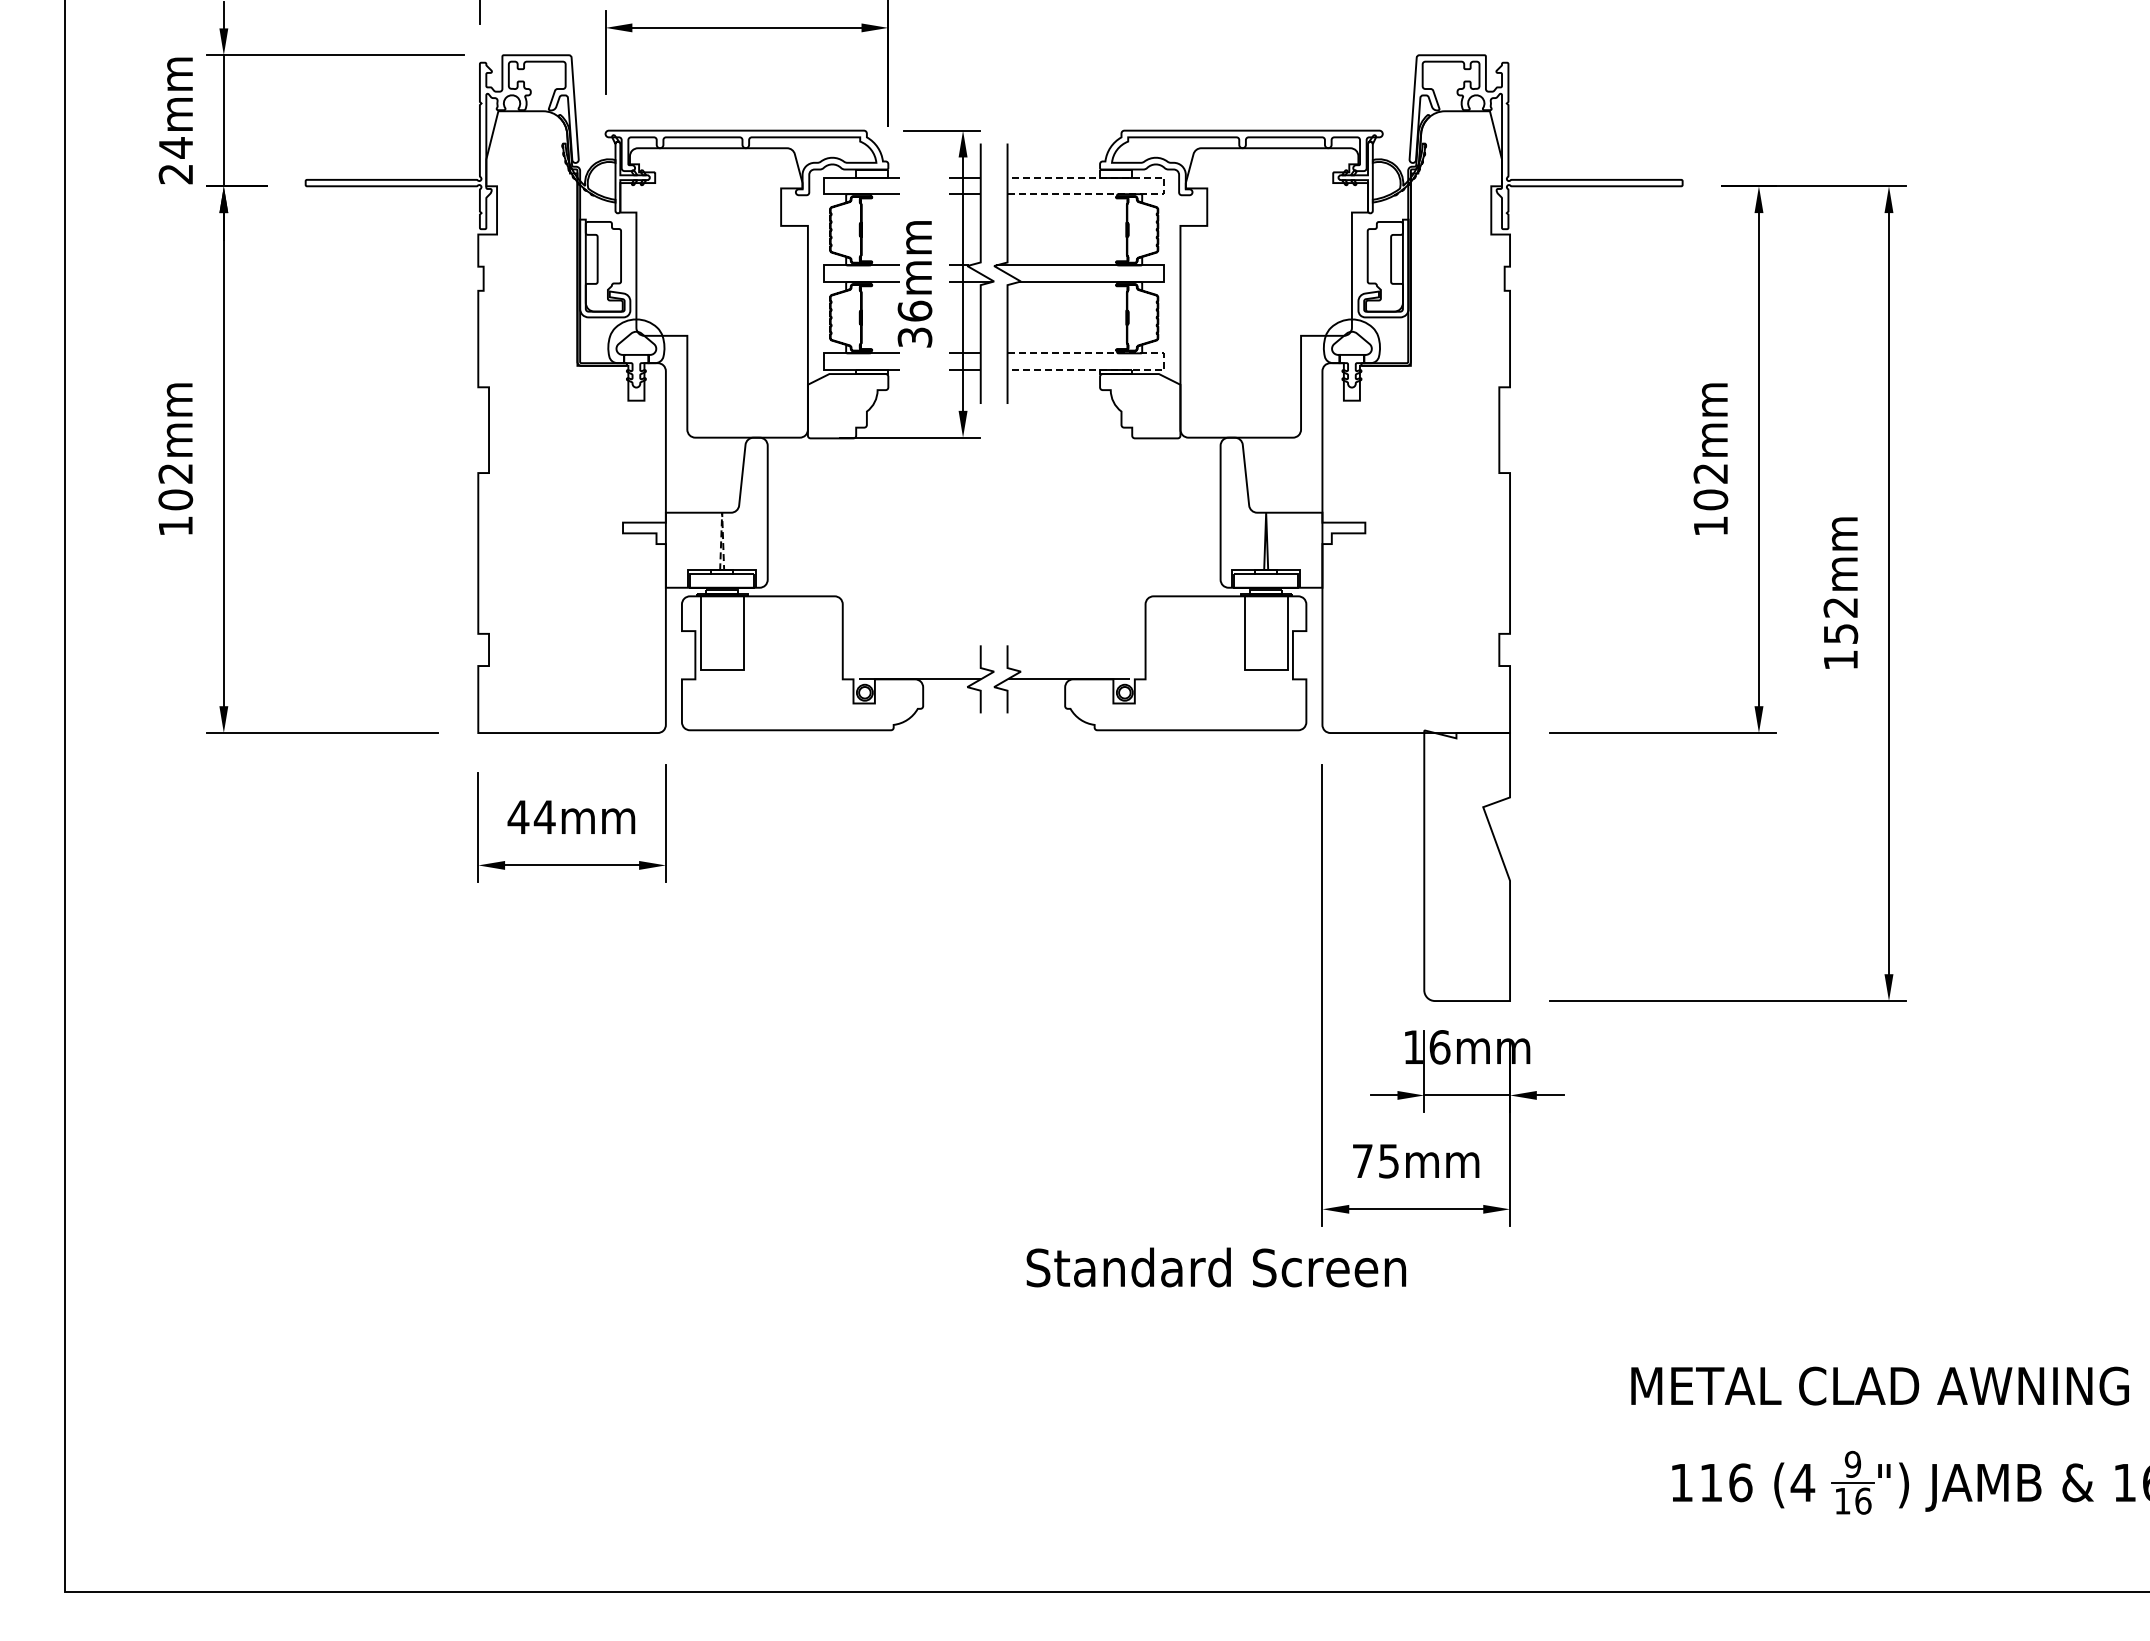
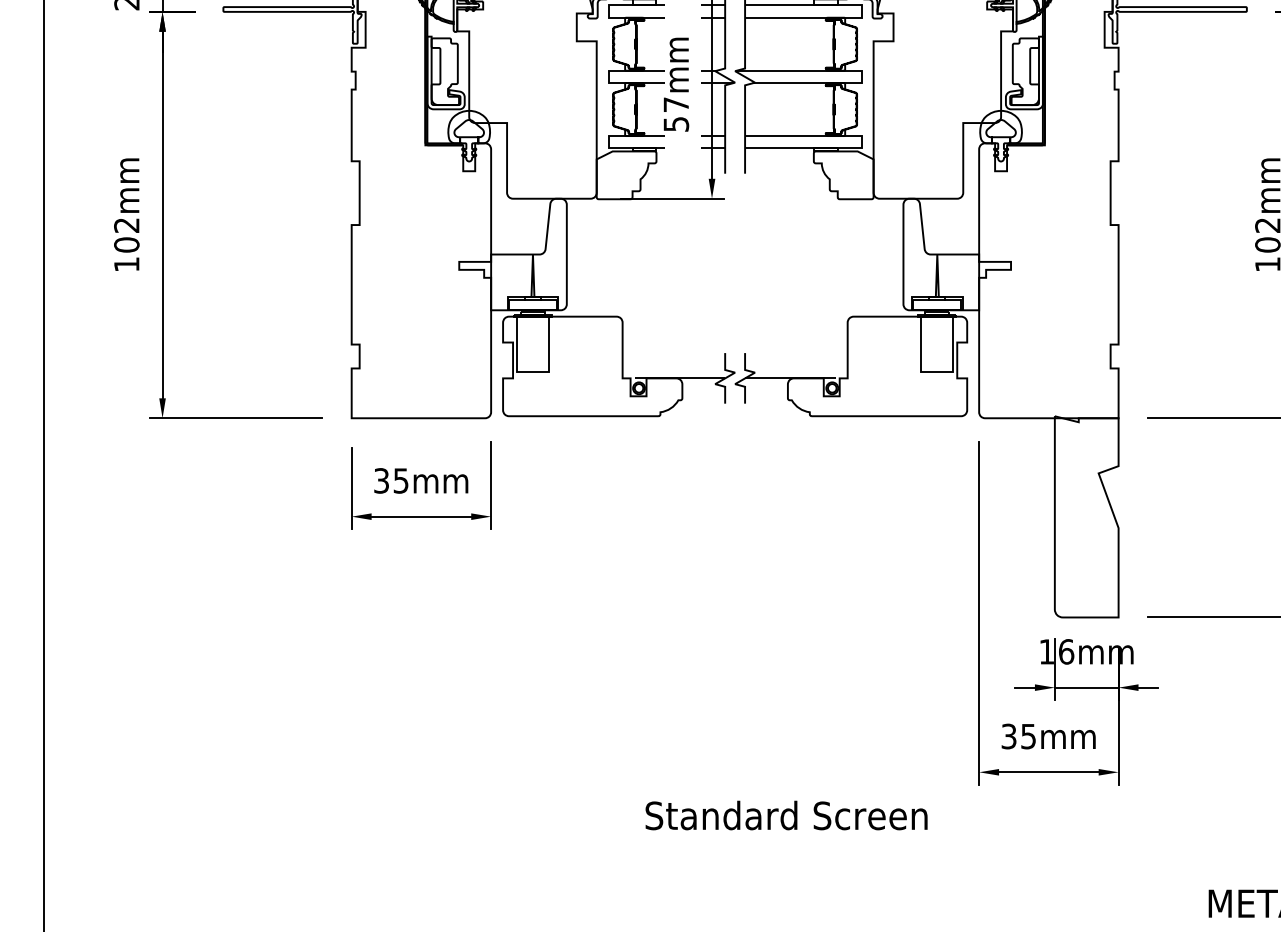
line: (1164, 185) -> (861, 11), dashed -> solid
text: (914, 323) -> (675, 113), 36mm -> 57mm
line: (1164, 362) -> (861, 142), dashed -> solid
line: (722, 512) -> (533, 254), dashed -> solid
text: (531, 817) -> (391, 481), 44mm -> 35mm
text: (1362, 1160) -> (1008, 736), 75mm -> 35mm
text: (1215, 1267) -> (785, 815), moved

